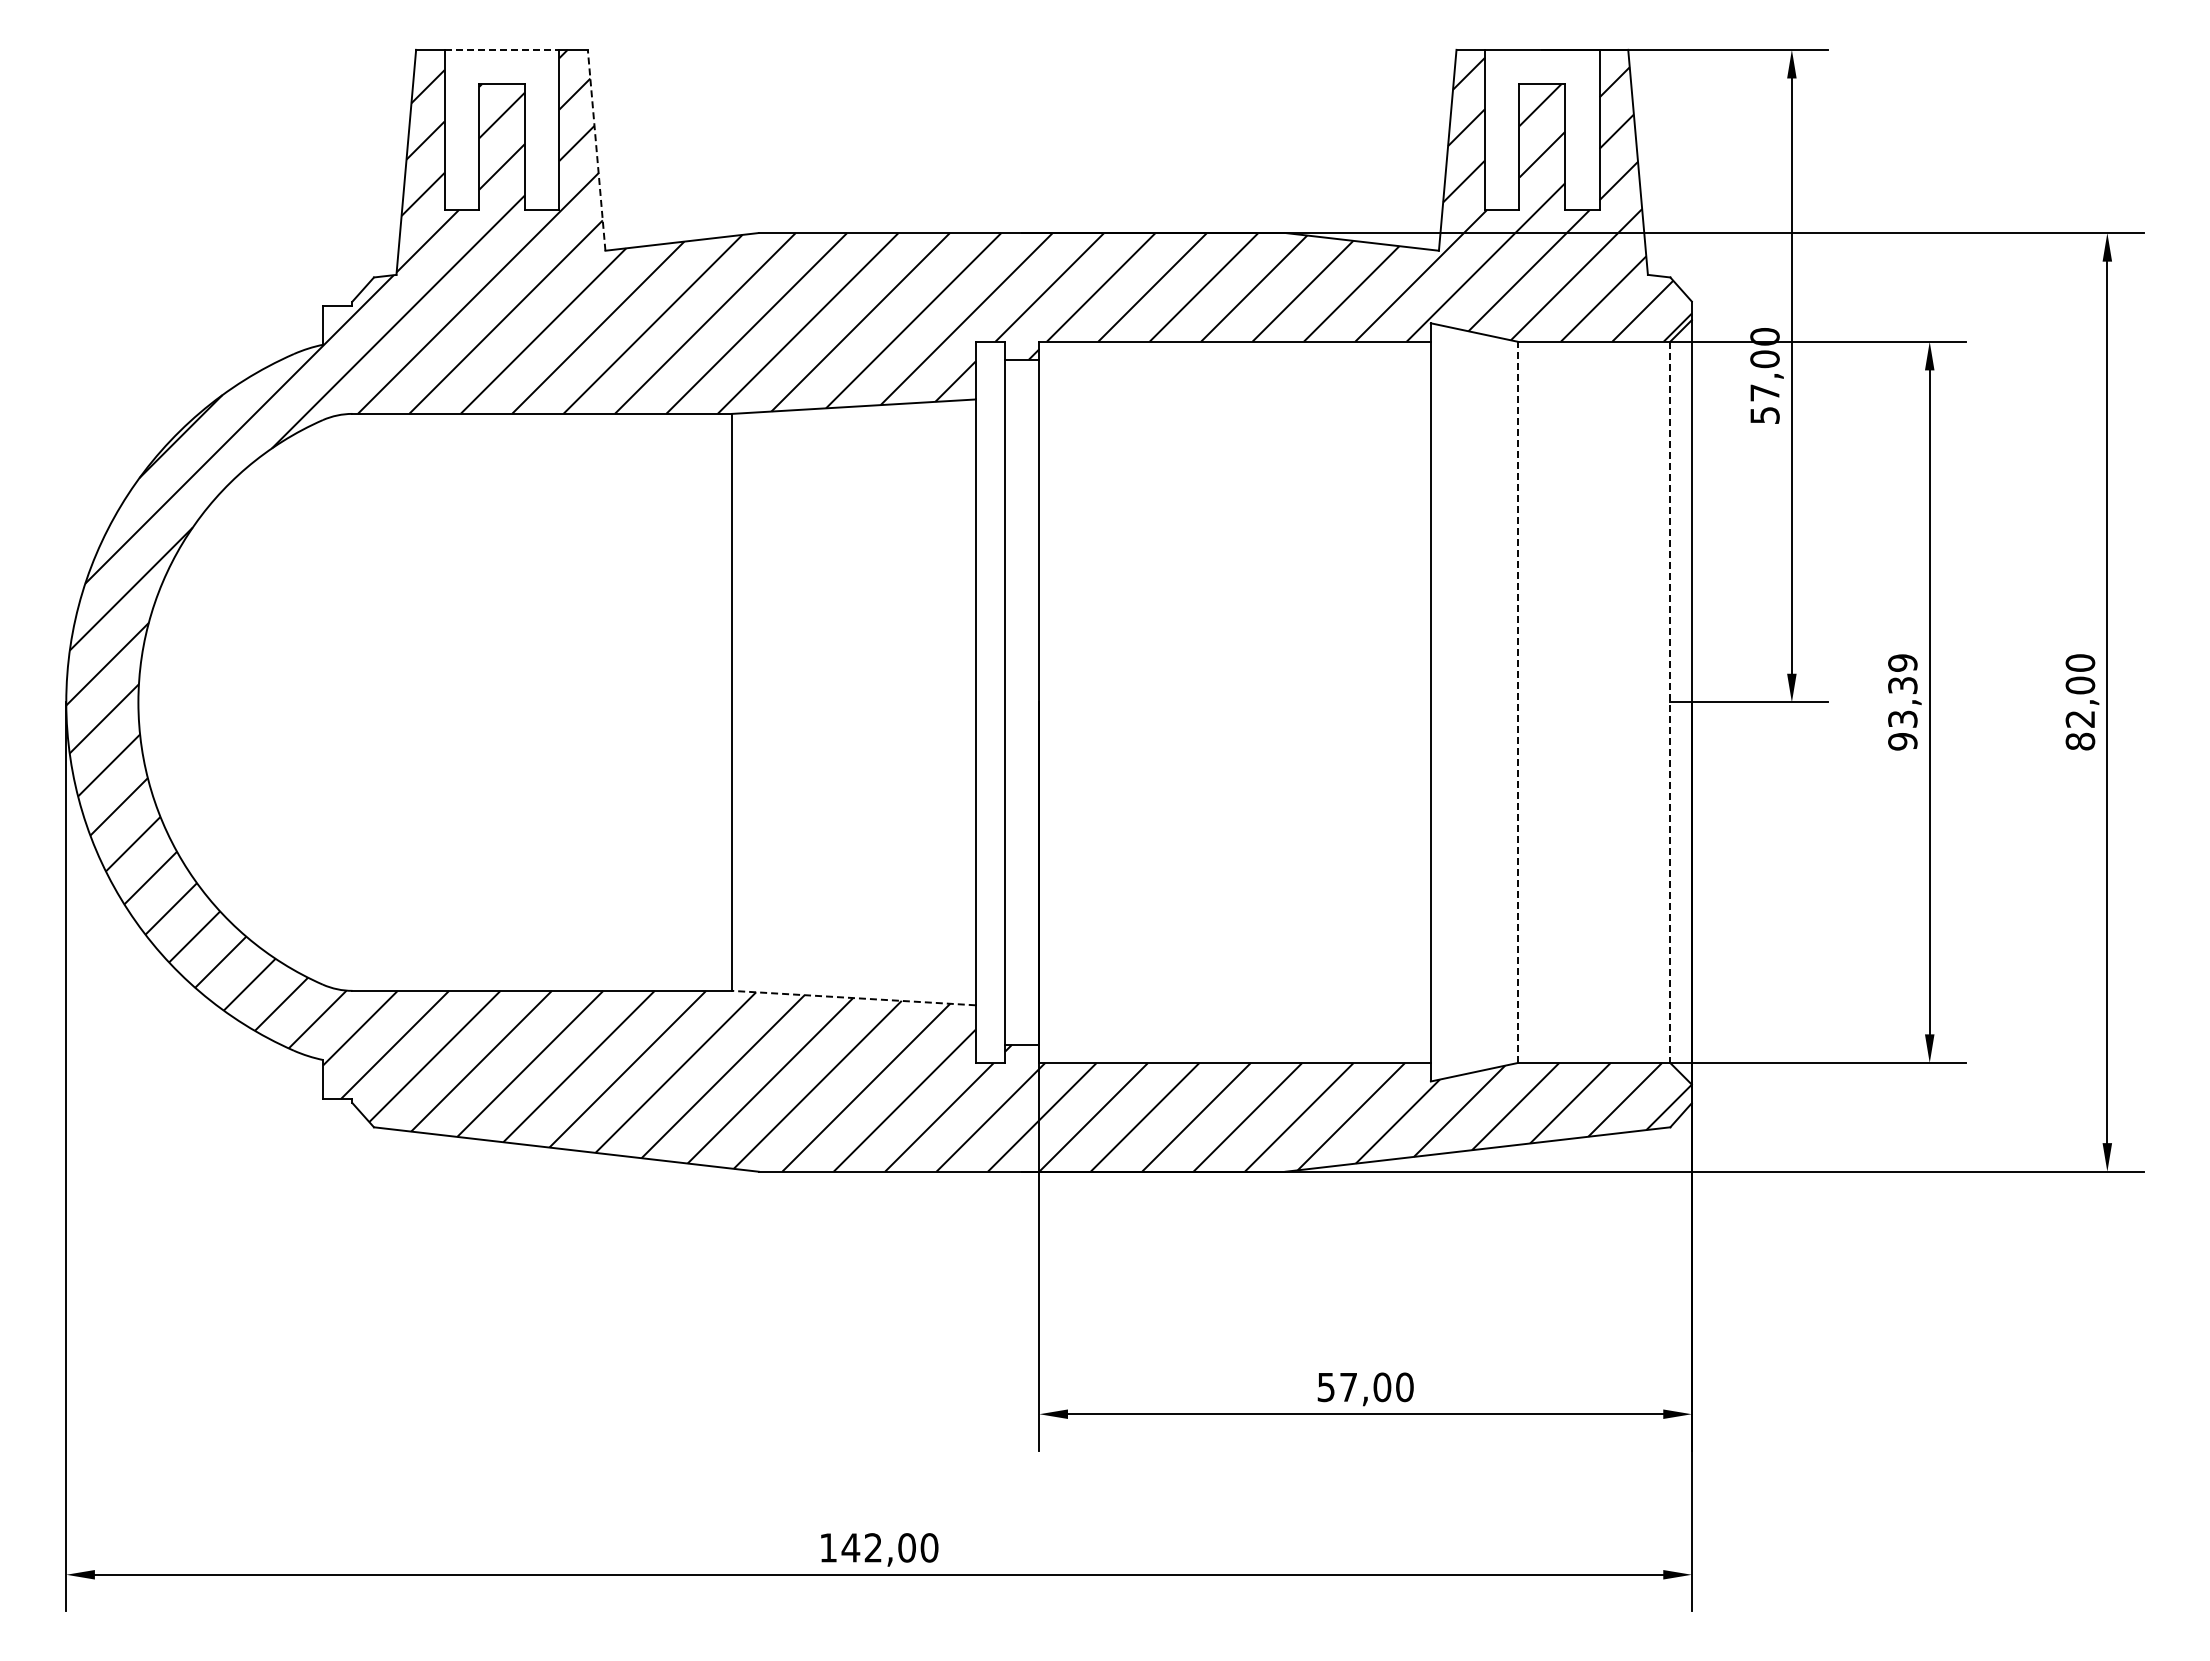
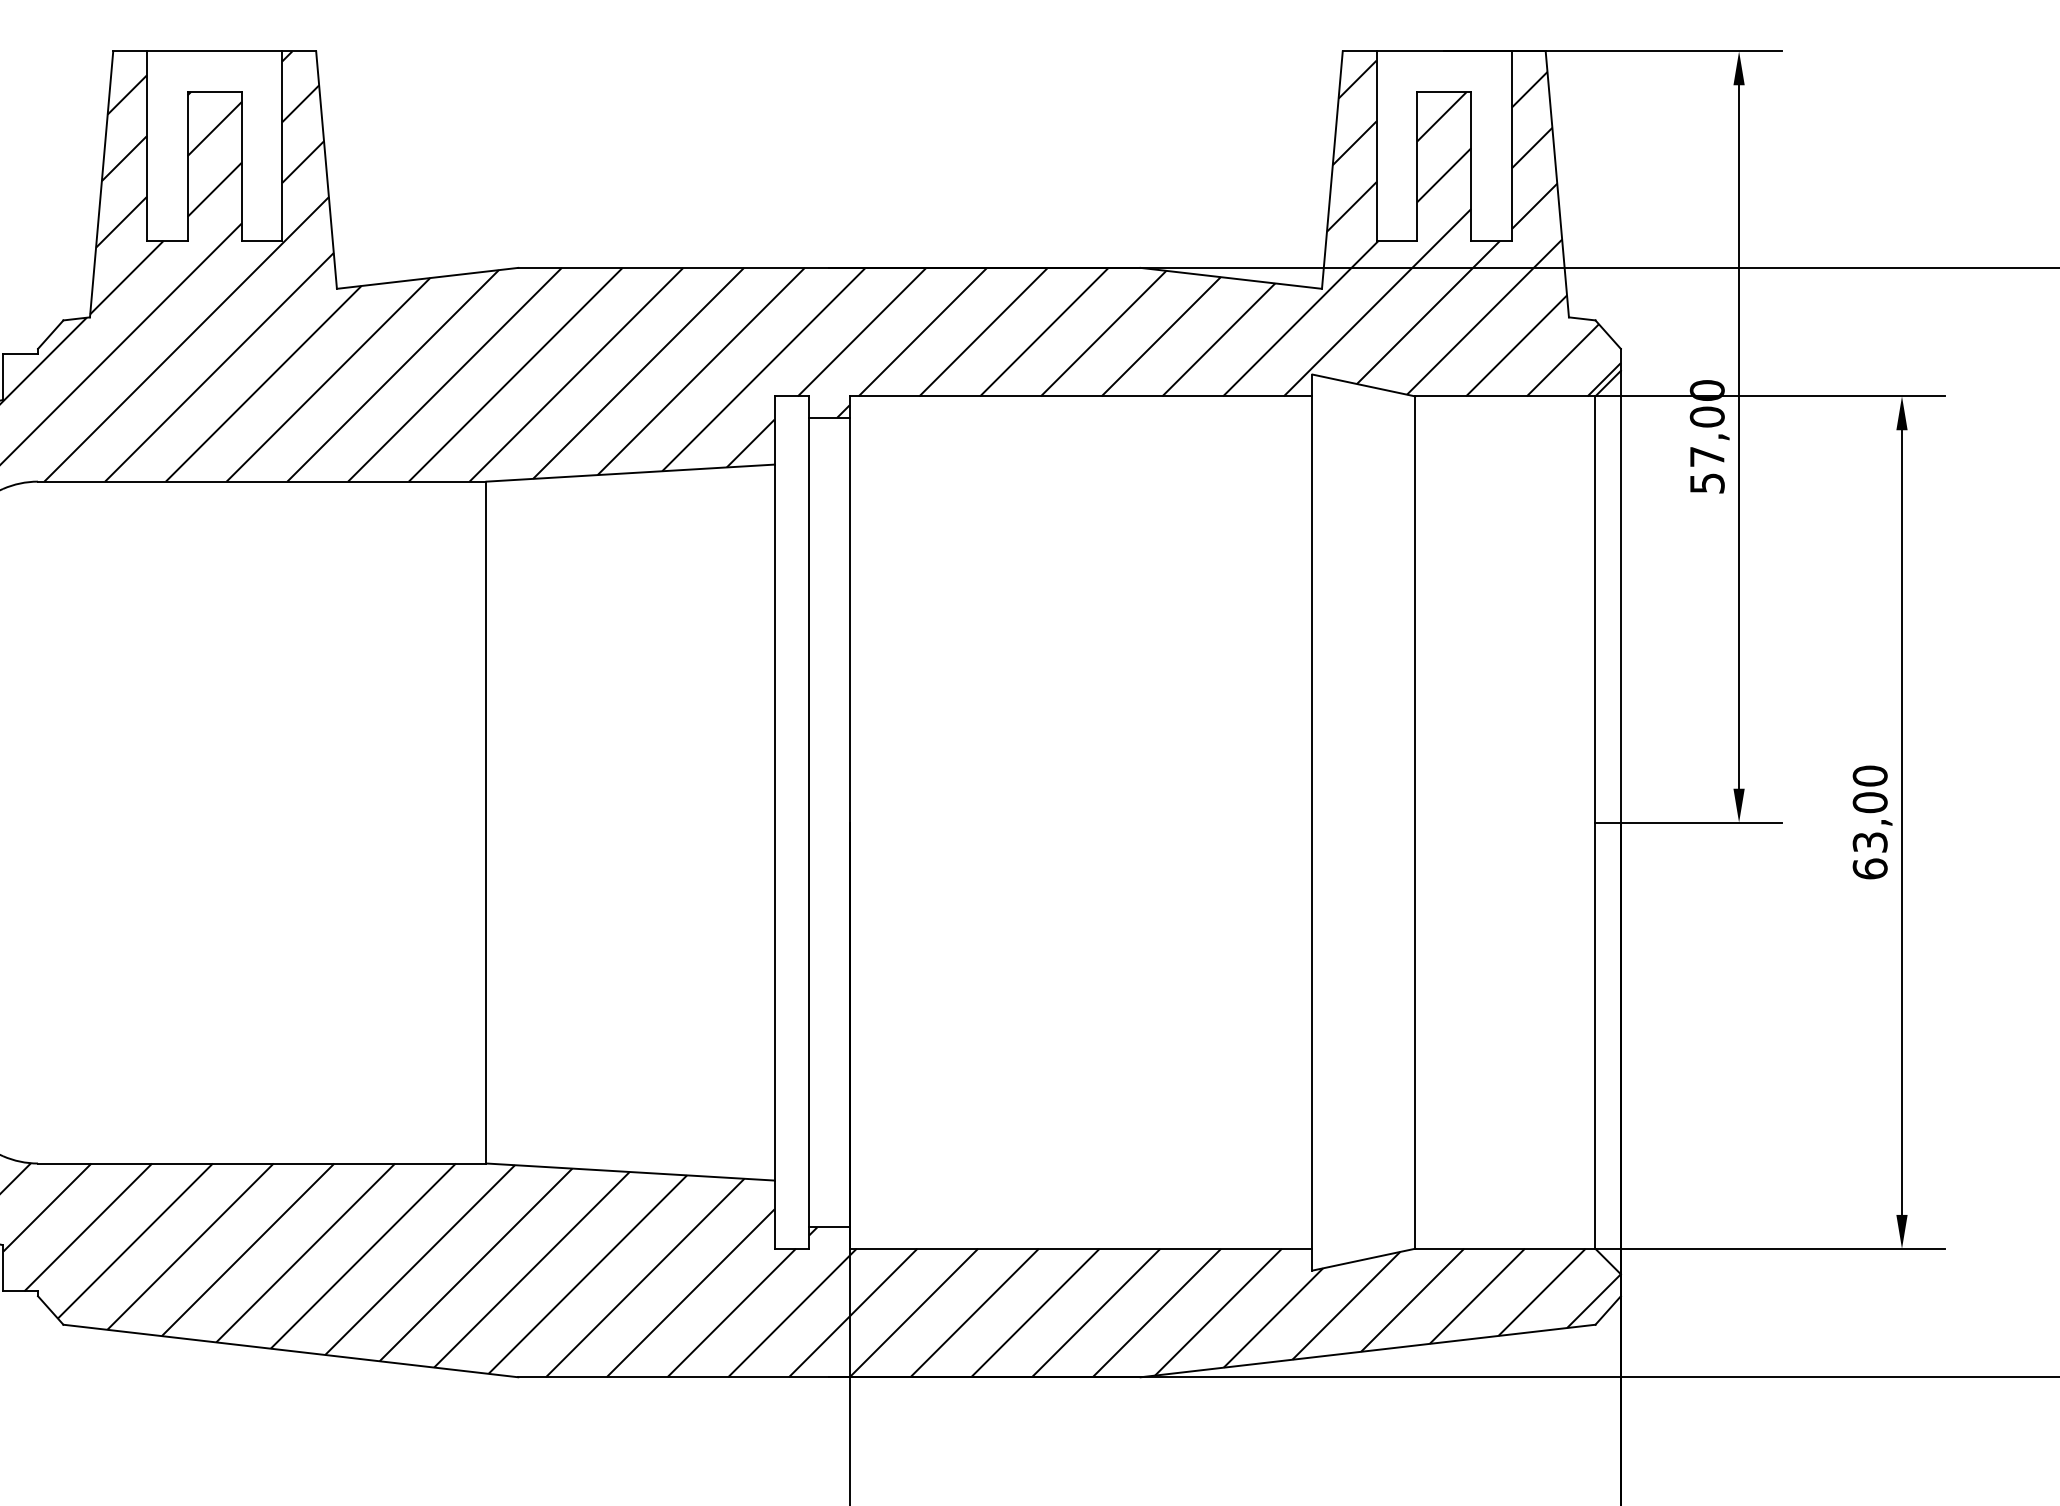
line: (502, 49) -> (215, 50), dashed -> solid
line: (596, 150) -> (326, 170), dashed -> solid
line: (1517, 702) -> (1414, 822), dashed -> solid
line: (1670, 702) -> (1595, 822), dashed -> solid
text: (1902, 702) -> (1869, 822), 93,39 -> 63,00
line: (853, 998) -> (630, 1172), dashed -> solid

